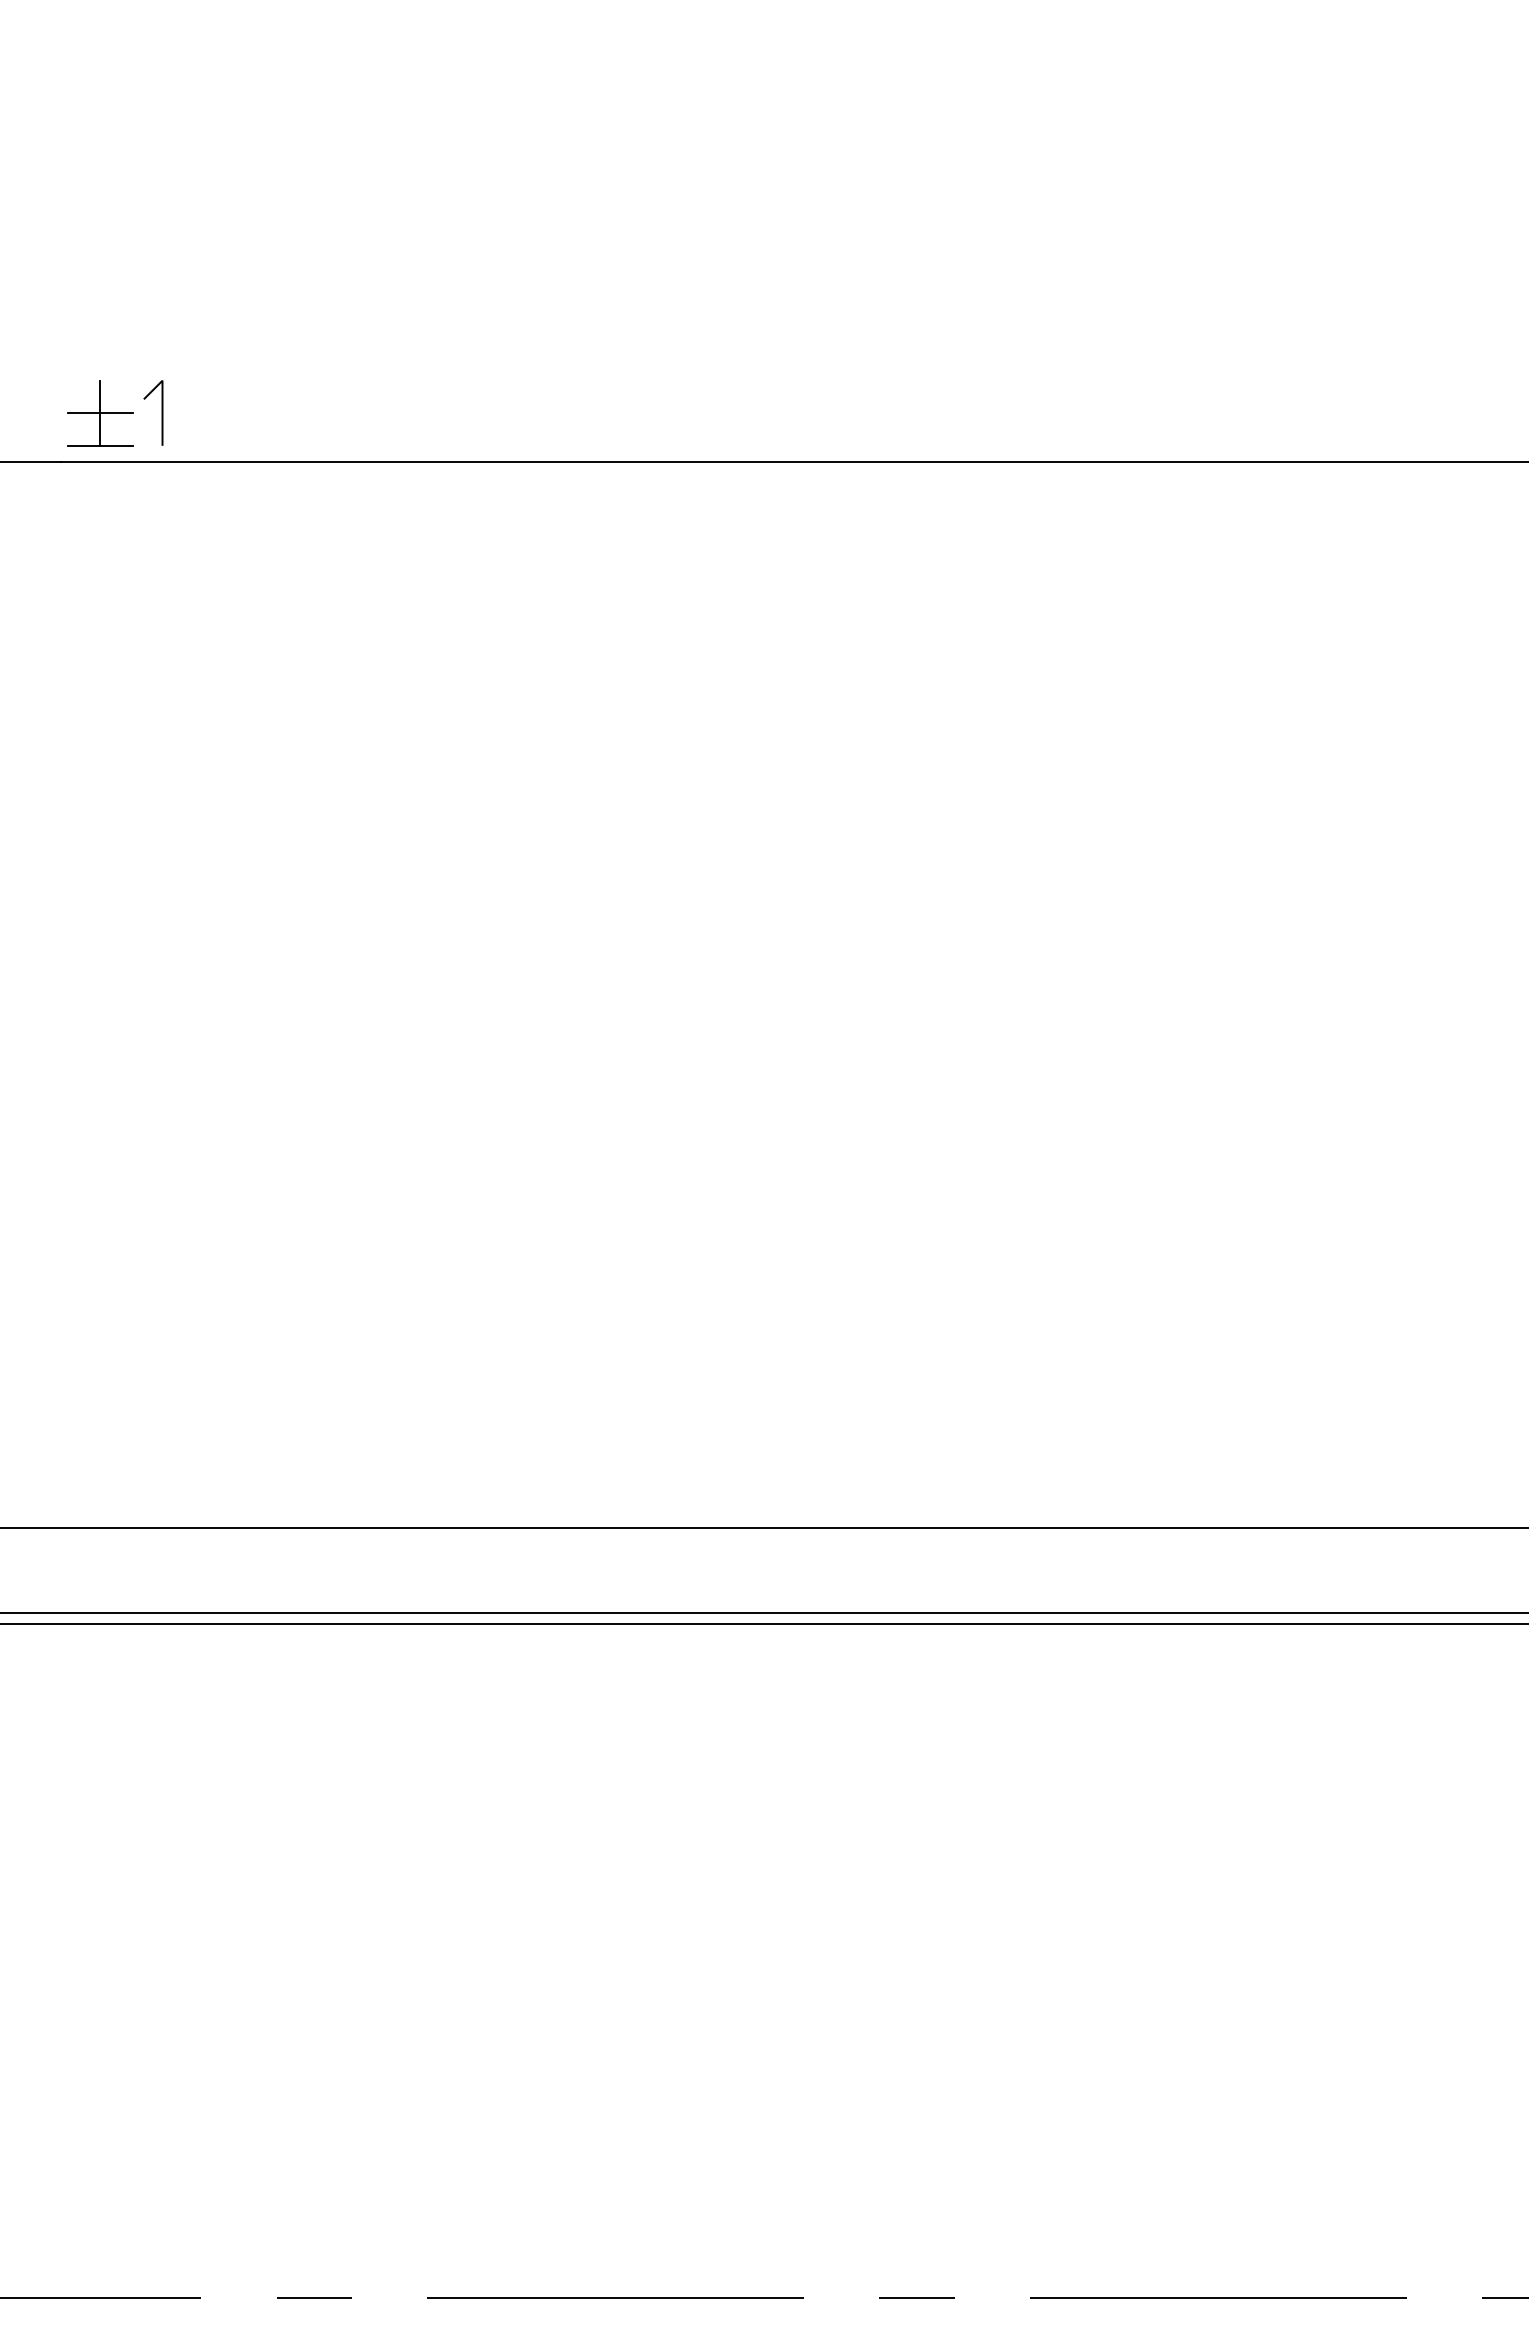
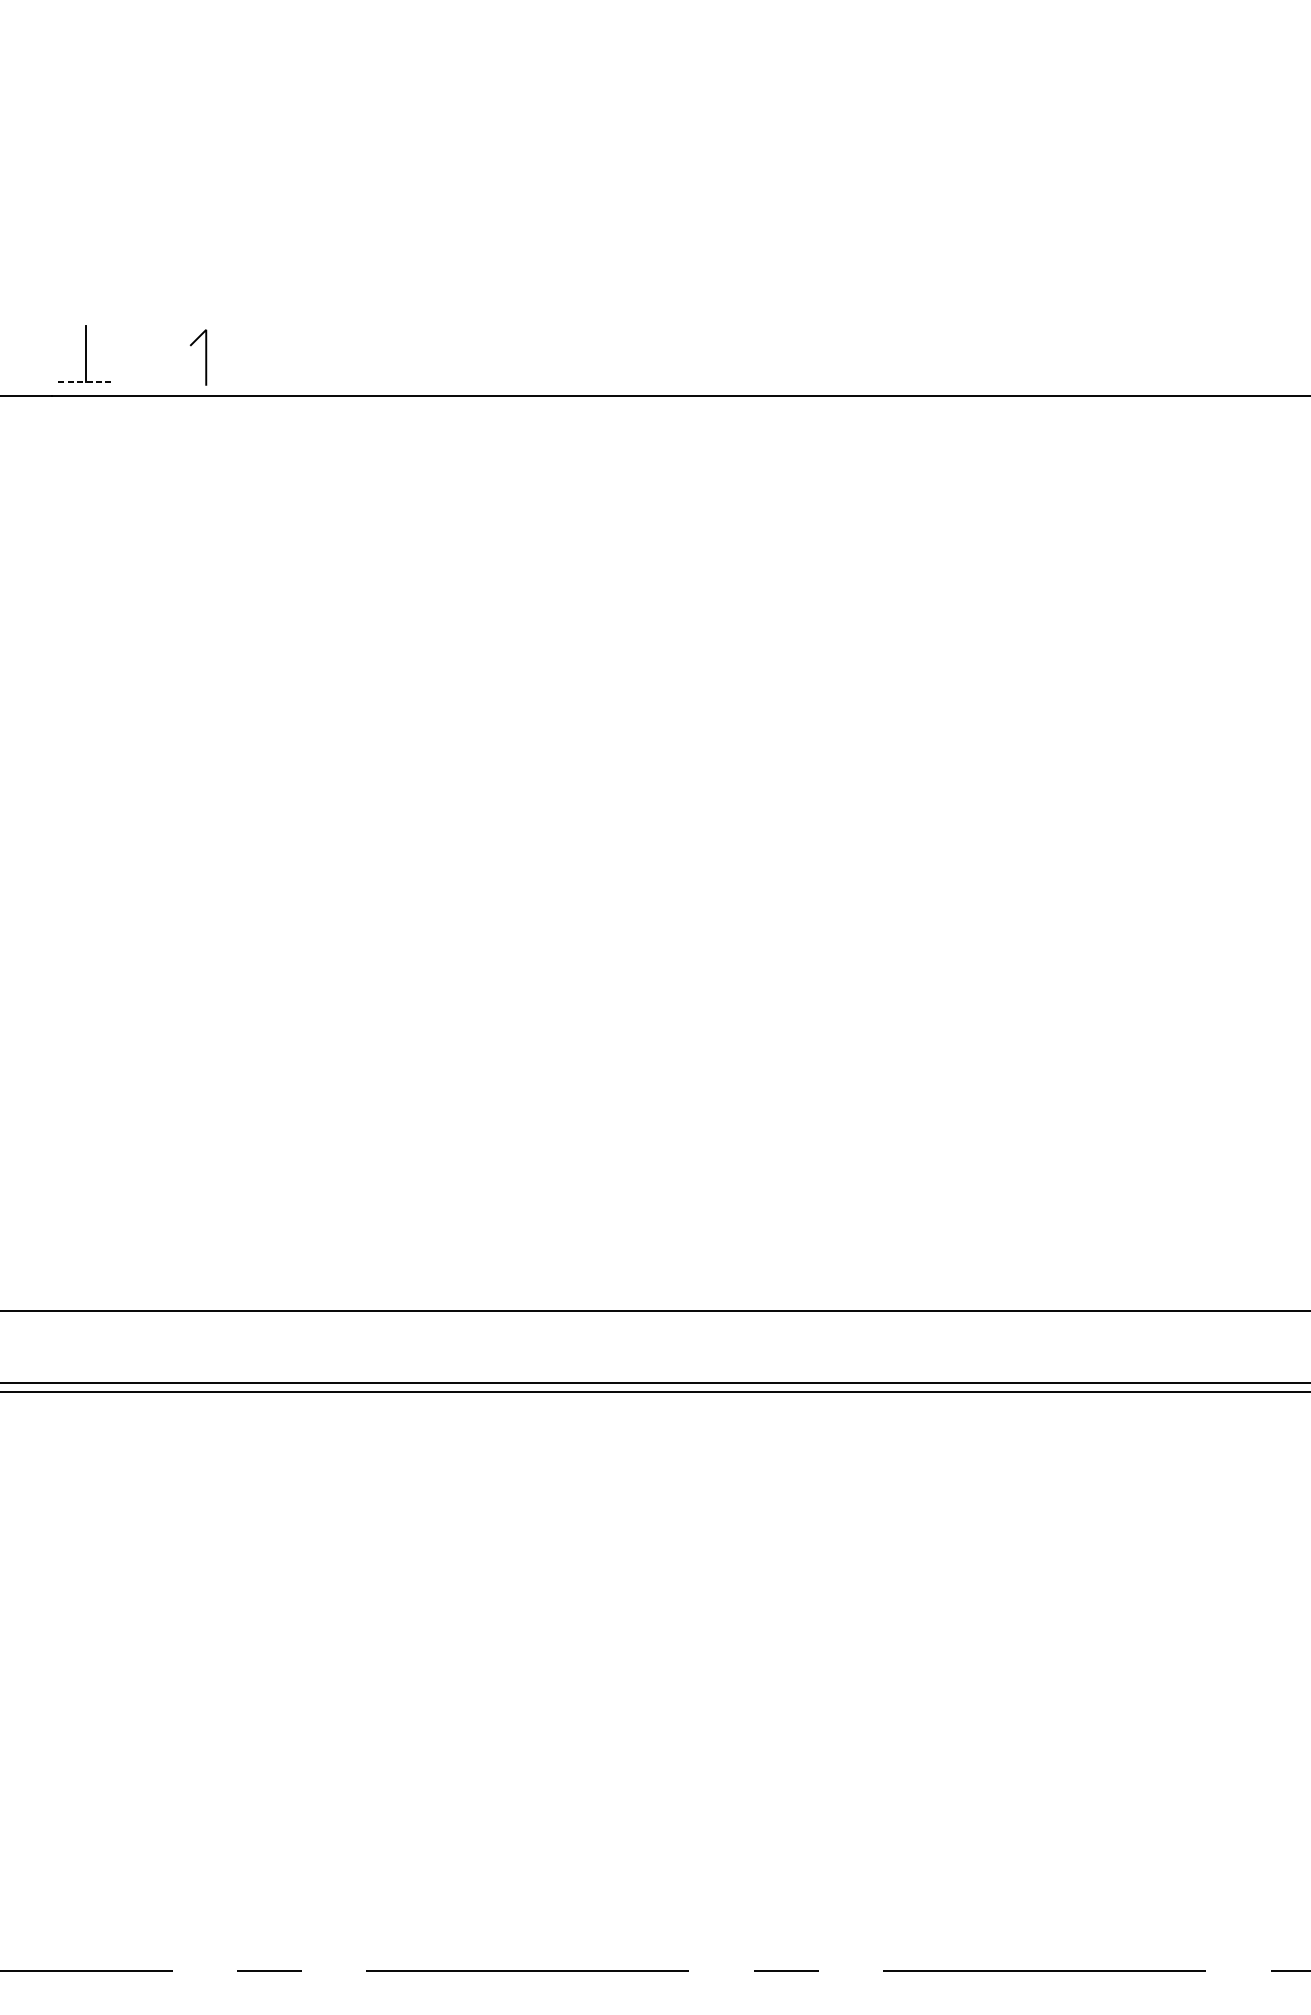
line: (161, 412) -> (205, 357), moved
line: (100, 413) -> (86, 354), removed
line: (100, 445) -> (86, 382), solid -> dashed

